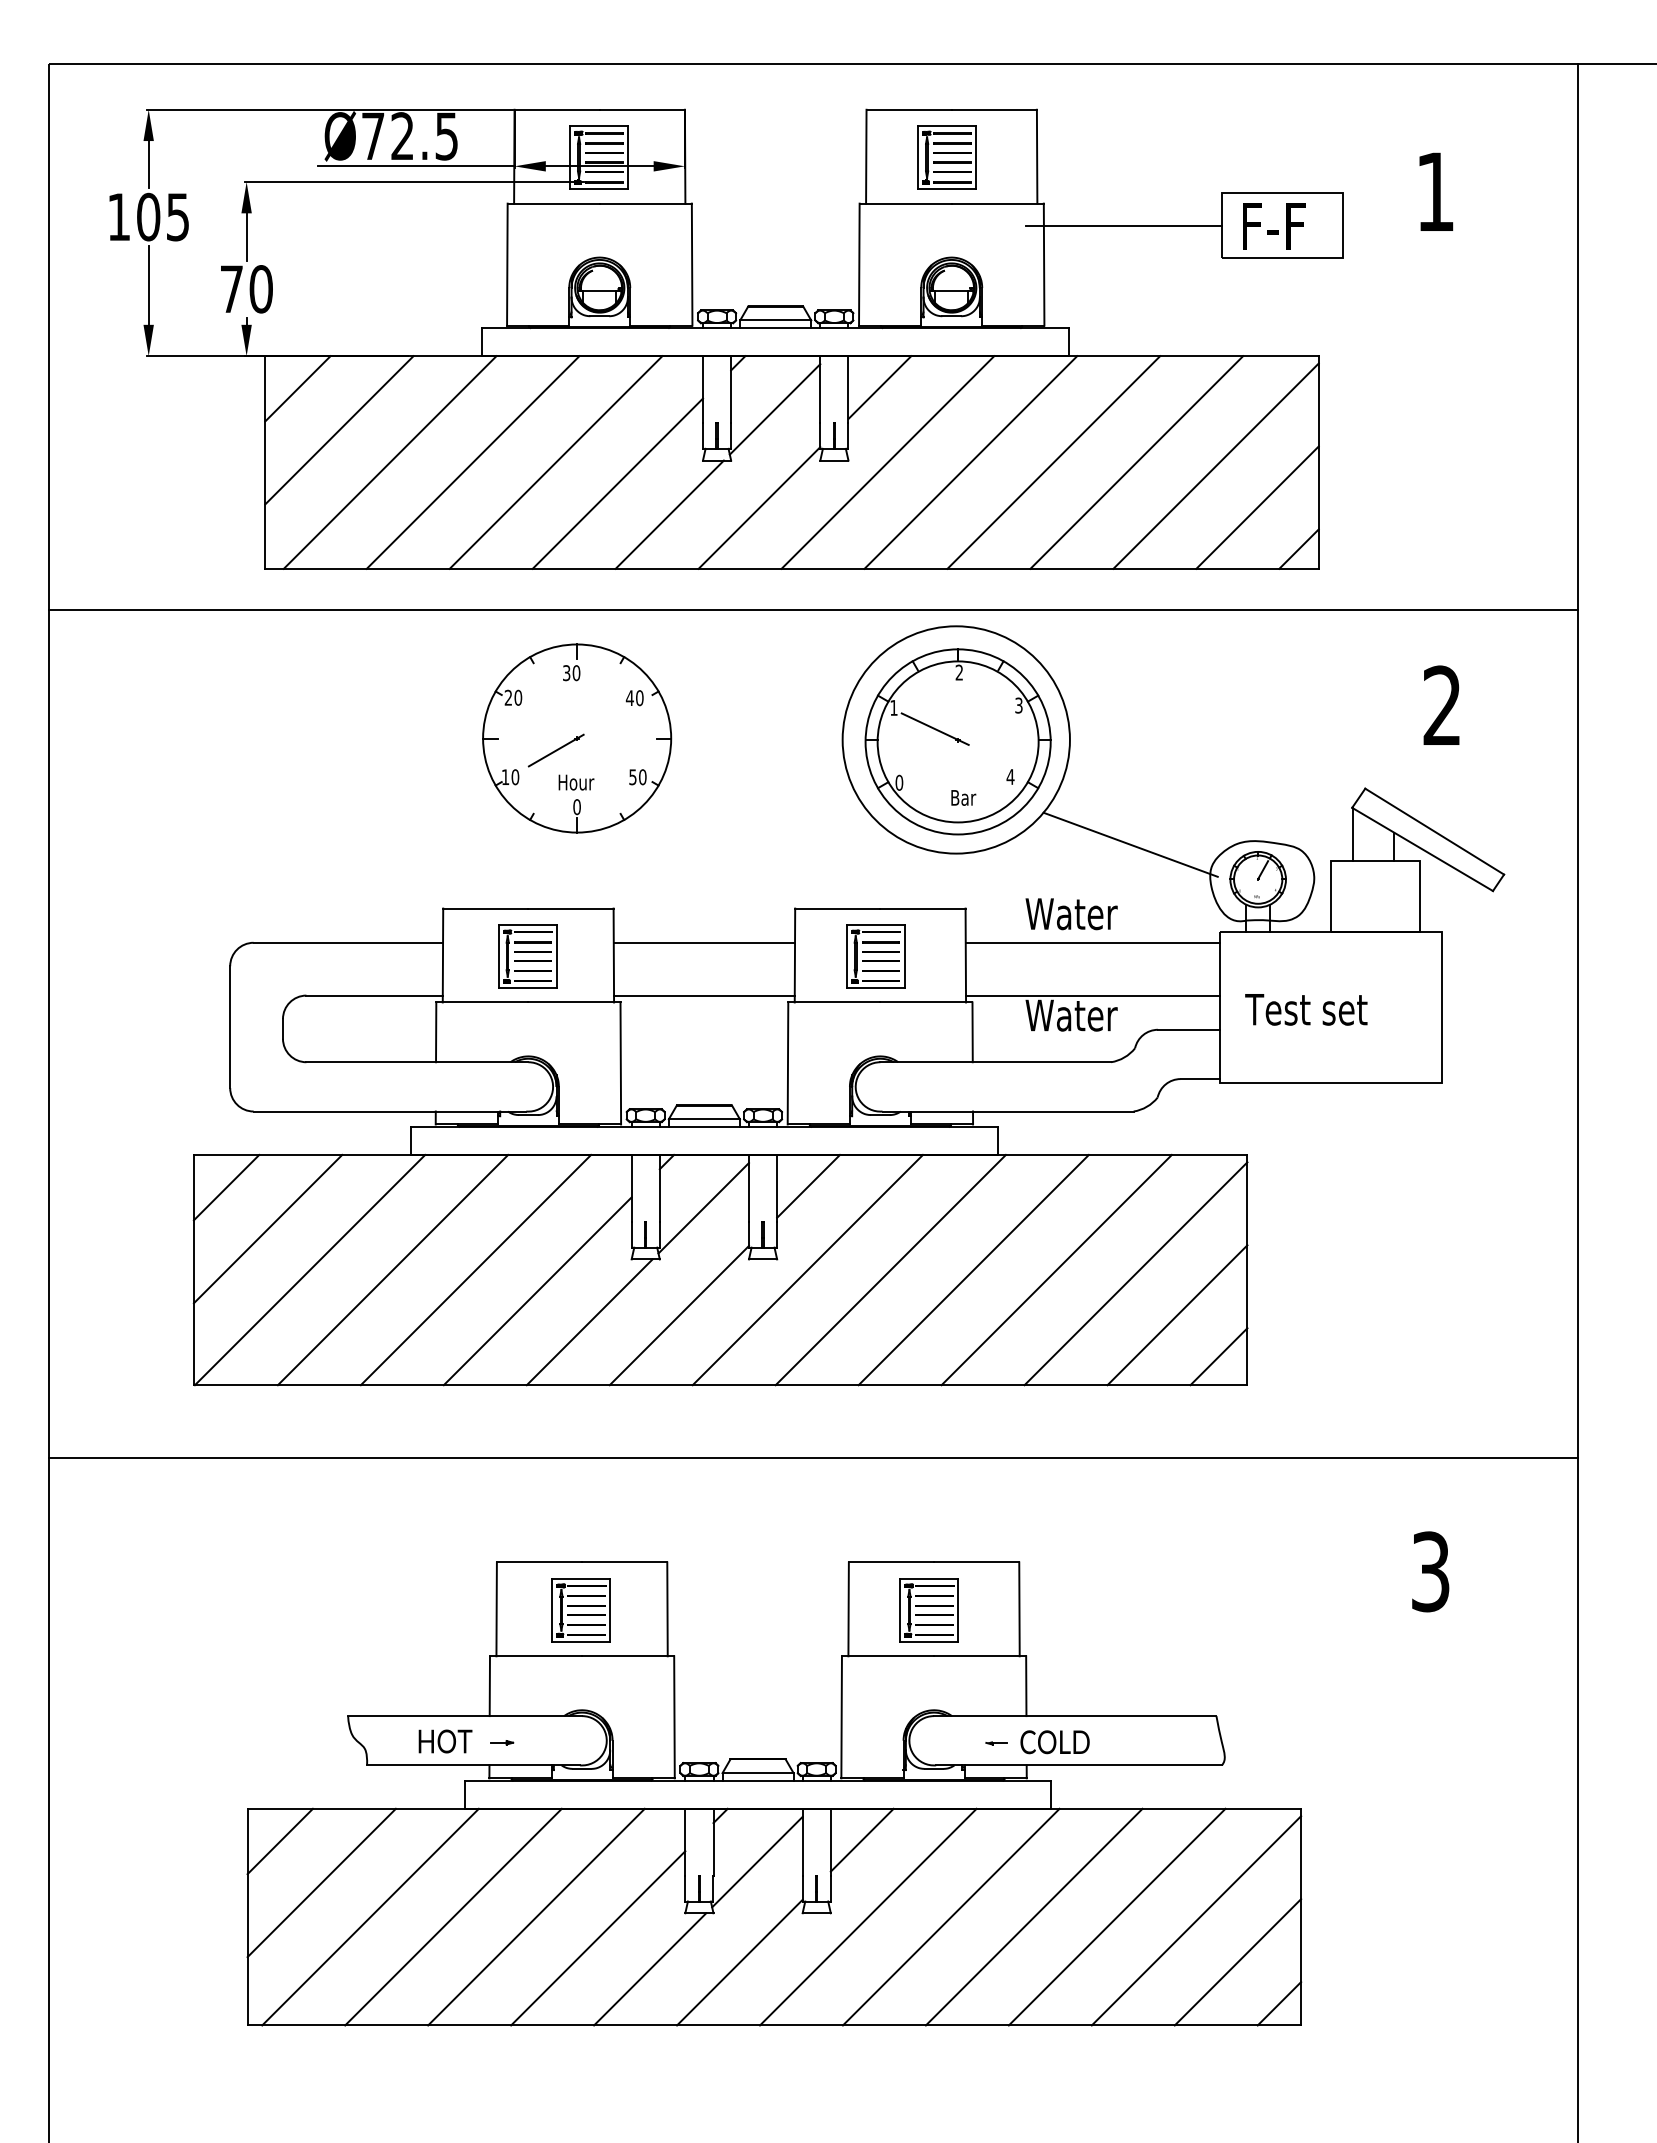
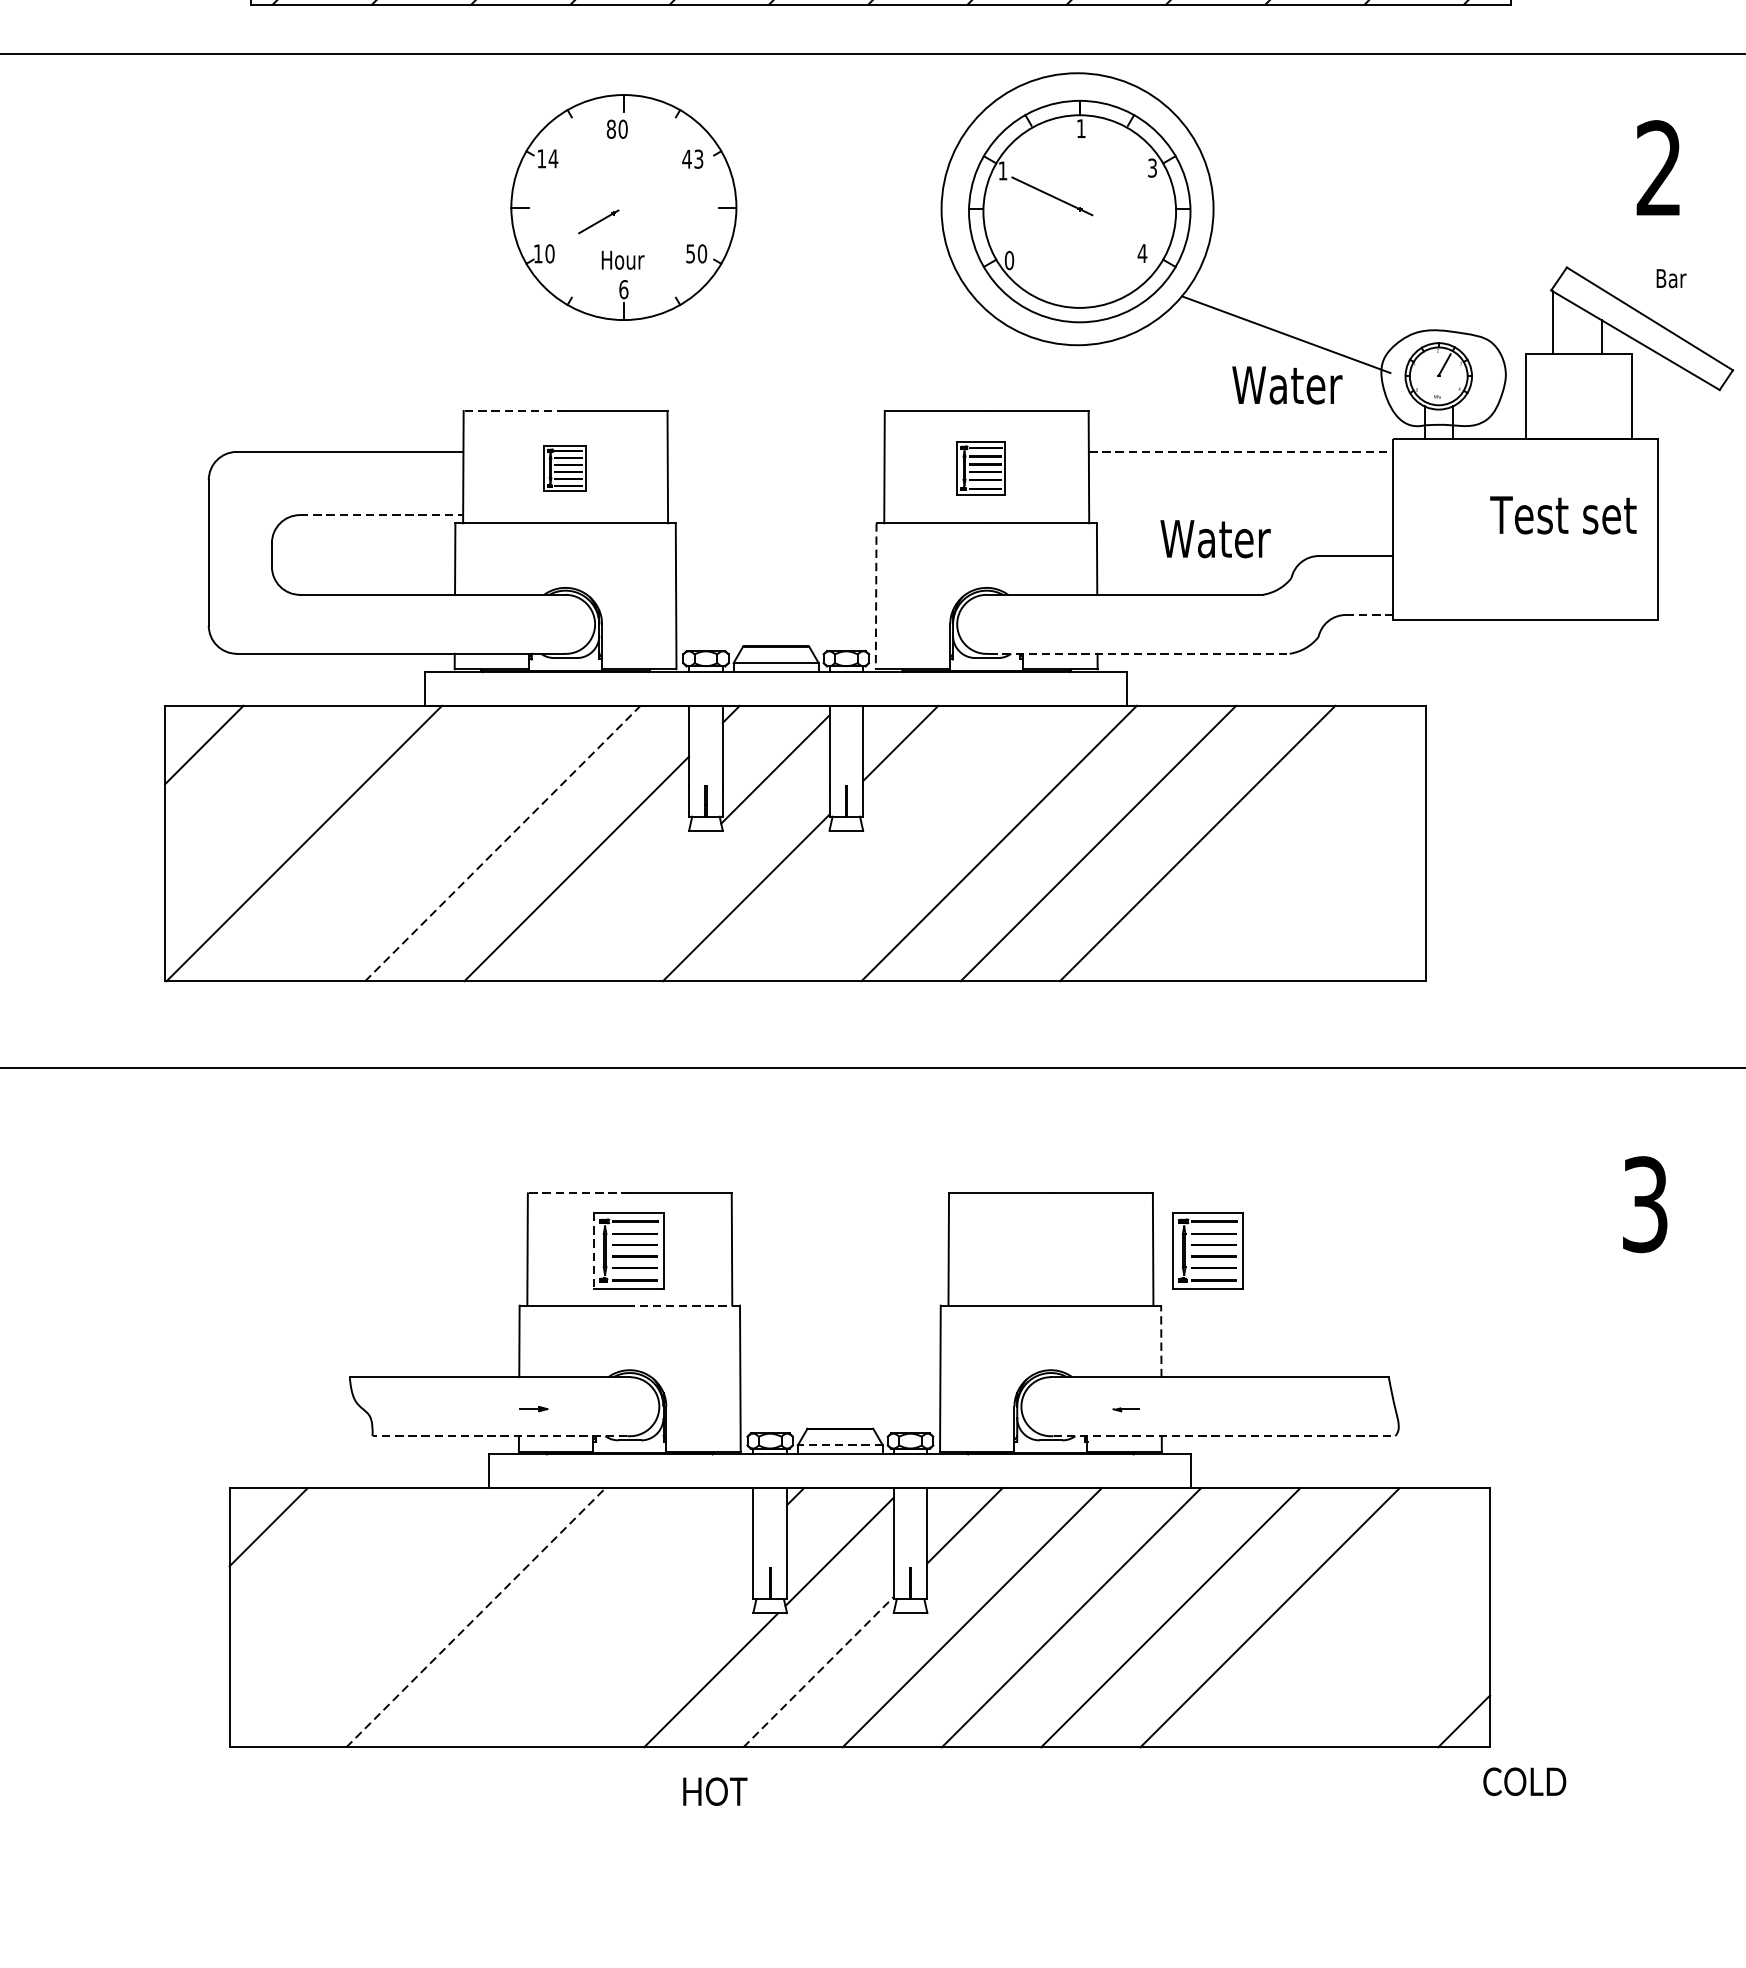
text: (958, 672) -> (1080, 128), 2 -> 1
text: (566, 673) -> (611, 129), 30 -> 80
text: (513, 697) -> (547, 158), 20 -> 14
text: (639, 698) -> (698, 159), 40 -> 43
part: (555, 750) -> (597, 221), size x0.6
text: (963, 797) -> (1671, 278), moved
text: (576, 806) -> (623, 288), 0 -> 6
line: (485, 908) -> (514, 410), solid -> dashed
text: (1071, 914) -> (1287, 385), moved
line: (704, 942) -> (776, 451), removed
line: (1093, 942) -> (1241, 451), solid -> dashed
part: (527, 956) -> (564, 468), size x0.6
part: (875, 956) -> (980, 468), size x0.7
line: (375, 995) -> (382, 514), solid -> dashed
line: (704, 995) -> (776, 514), removed
line: (1093, 995) -> (1241, 514), removed
text: (1306, 1009) -> (1563, 514), moved
line: (787, 1063) -> (875, 596), solid -> dashed
line: (1200, 1079) -> (1369, 615), solid -> dashed
line: (1008, 1111) -> (1140, 653), solid -> dashed
line: (267, 1228) -> (253, 793), removed
line: (392, 1269) -> (402, 842), removed
line: (807, 1269) -> (899, 842), removed
line: (475, 1270) -> (502, 844), solid -> dashed
line: (1135, 1273) -> (1291, 847), removed
line: (1177, 1315) -> (1342, 897), removed
line: (589, 1322) -> (638, 906), removed
line: (1218, 1356) -> (1391, 946), removed
line: (539, 1562) -> (578, 1193), solid -> dashed
line: (552, 1610) -> (594, 1250), solid -> dashed
part: (928, 1610) -> (1207, 1250), moved
line: (627, 1656) -> (684, 1305), solid -> dashed
line: (1026, 1686) -> (1161, 1341), solid -> dashed
text: (445, 1741) -> (715, 1791), moved
text: (1054, 1742) -> (1524, 1782), moved
line: (473, 1765) -> (499, 1436), solid -> dashed
line: (1079, 1765) -> (1224, 1436), solid -> dashed
line: (758, 1773) -> (840, 1445), solid -> dashed
line: (321, 1882) -> (318, 1576), removed
line: (370, 1916) -> (376, 1616), removed
line: (453, 1916) -> (475, 1616), solid -> dashed
line: (536, 1916) -> (575, 1616), removed
line: (1196, 1920) -> (1364, 1621), removed
line: (598, 1938) -> (649, 1643), removed
line: (739, 1962) -> (818, 1672), solid -> dashed
line: (1237, 1962) -> (1414, 1672), removed

